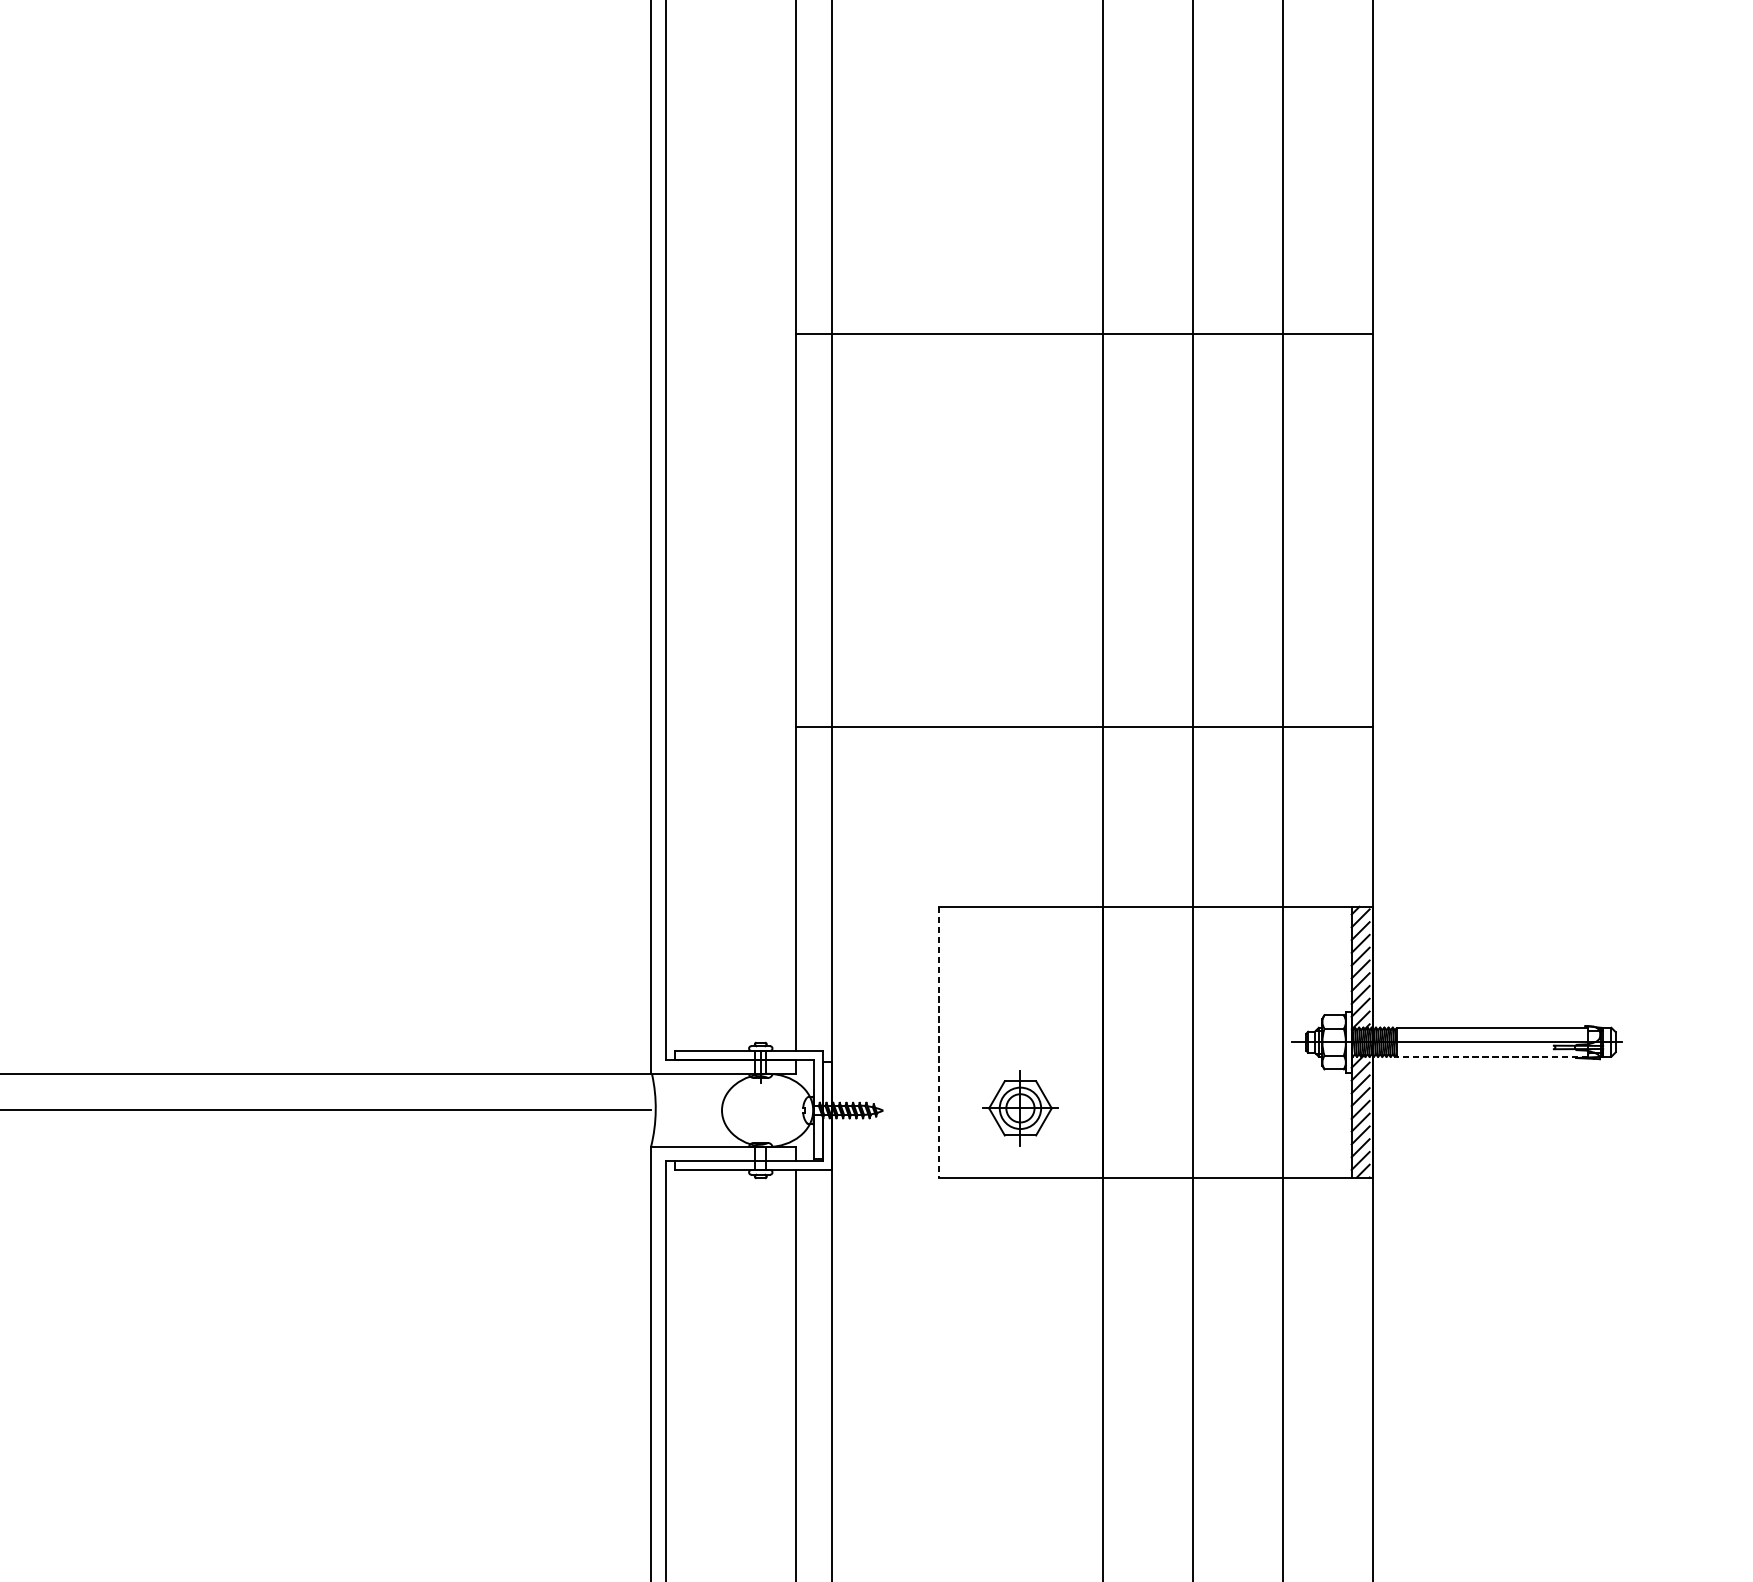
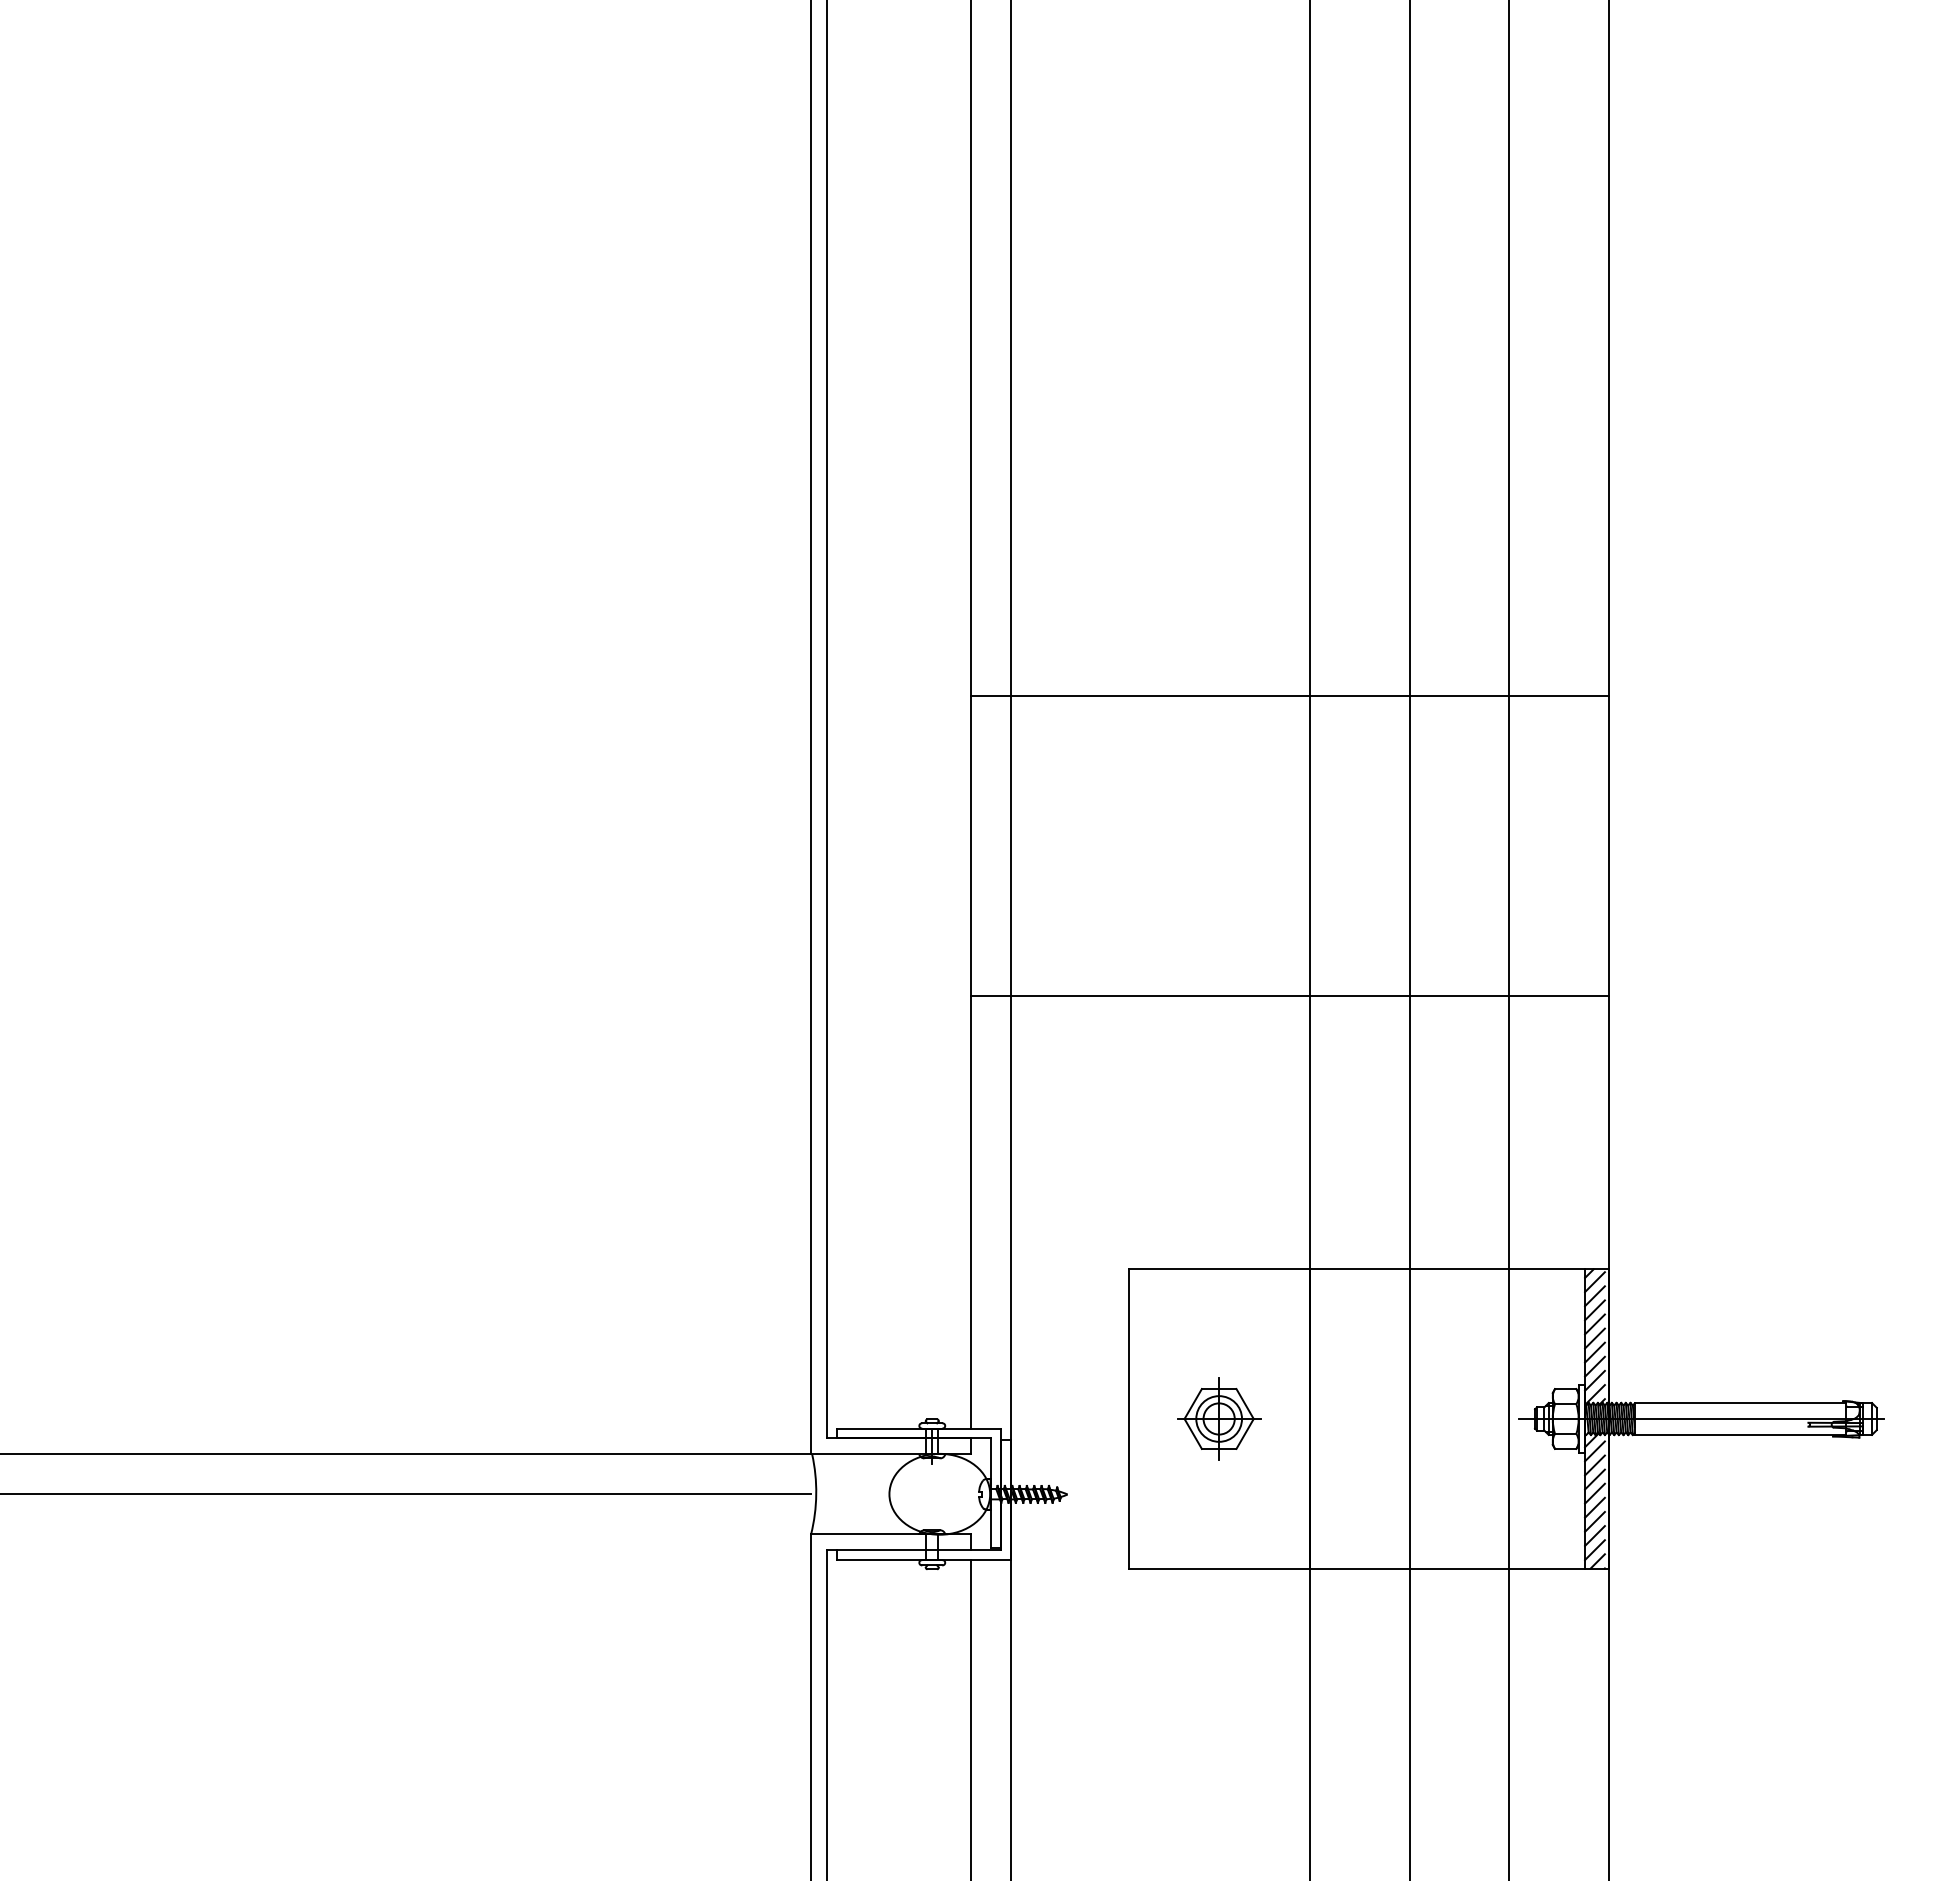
line: (1084, 333) -> (1289, 696), moved
line: (1084, 726) -> (1289, 995), moved
line: (939, 1041) -> (1129, 1418), dashed -> solid
line: (1492, 1056) -> (1740, 1434), dashed -> solid
part: (1020, 1107) -> (1219, 1418), moved

